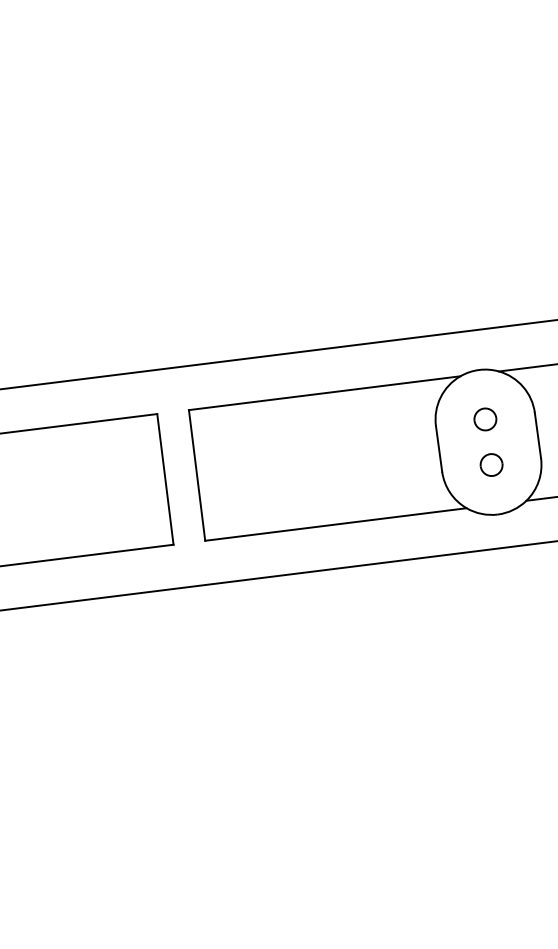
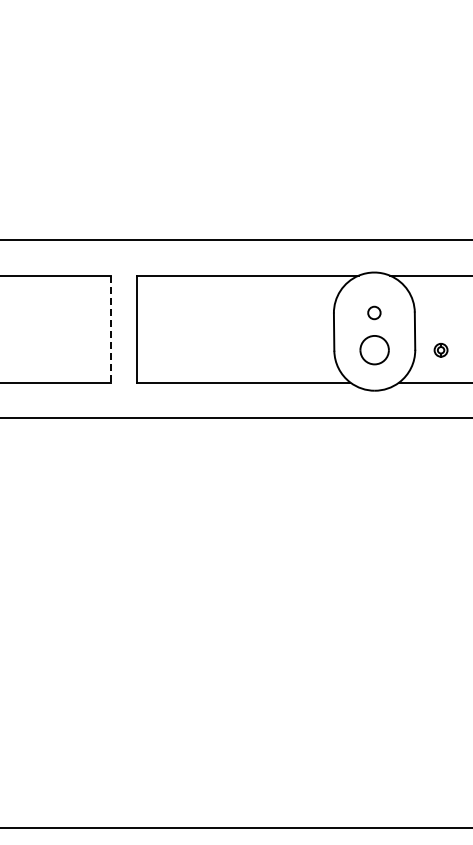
part: (485, 418) -> (374, 312), size x0.7
part: (491, 465) -> (374, 350), size x1.6
line: (165, 479) -> (110, 329), solid -> dashed

